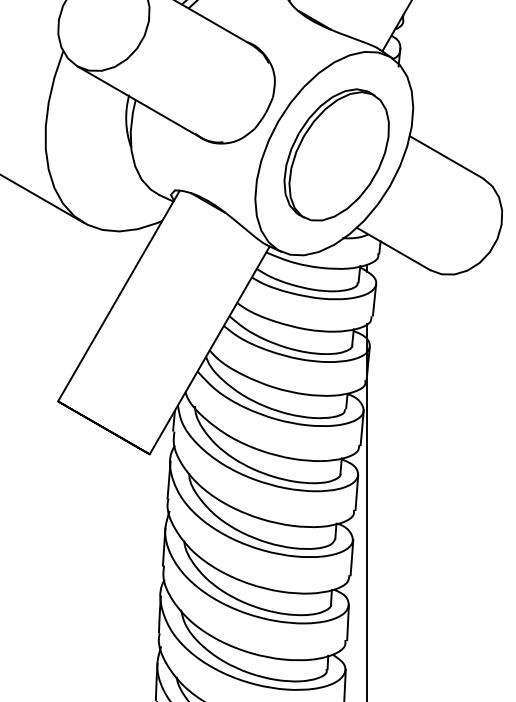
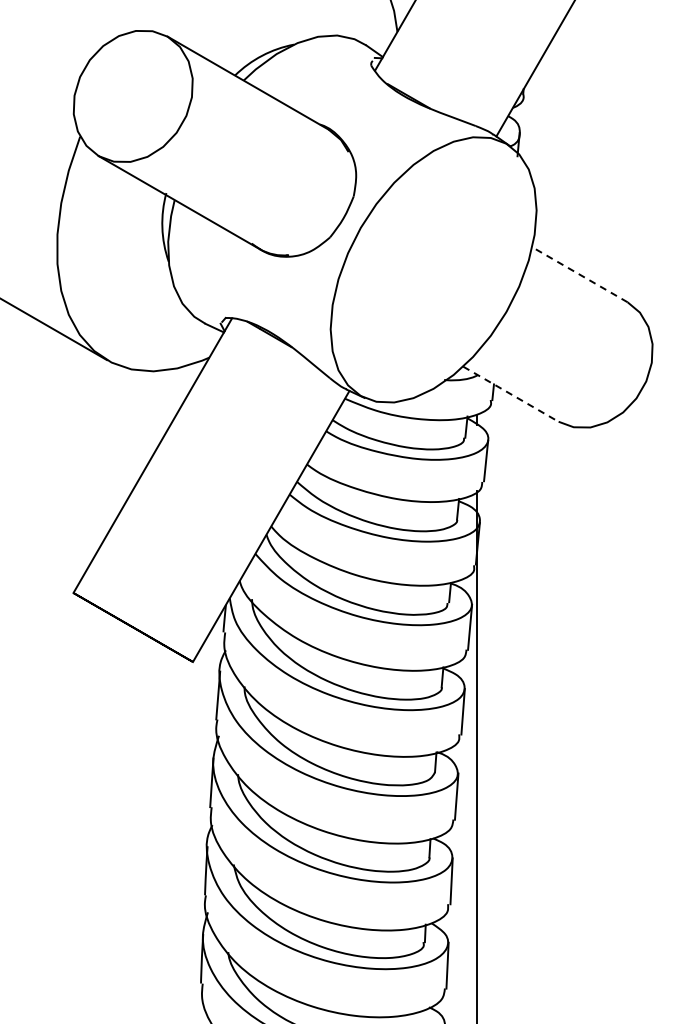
part: (336, 154) -> (436, 271), removed
line: (446, 157) -> (579, 274), solid -> dashed
line: (393, 249) -> (511, 394), solid -> dashed

